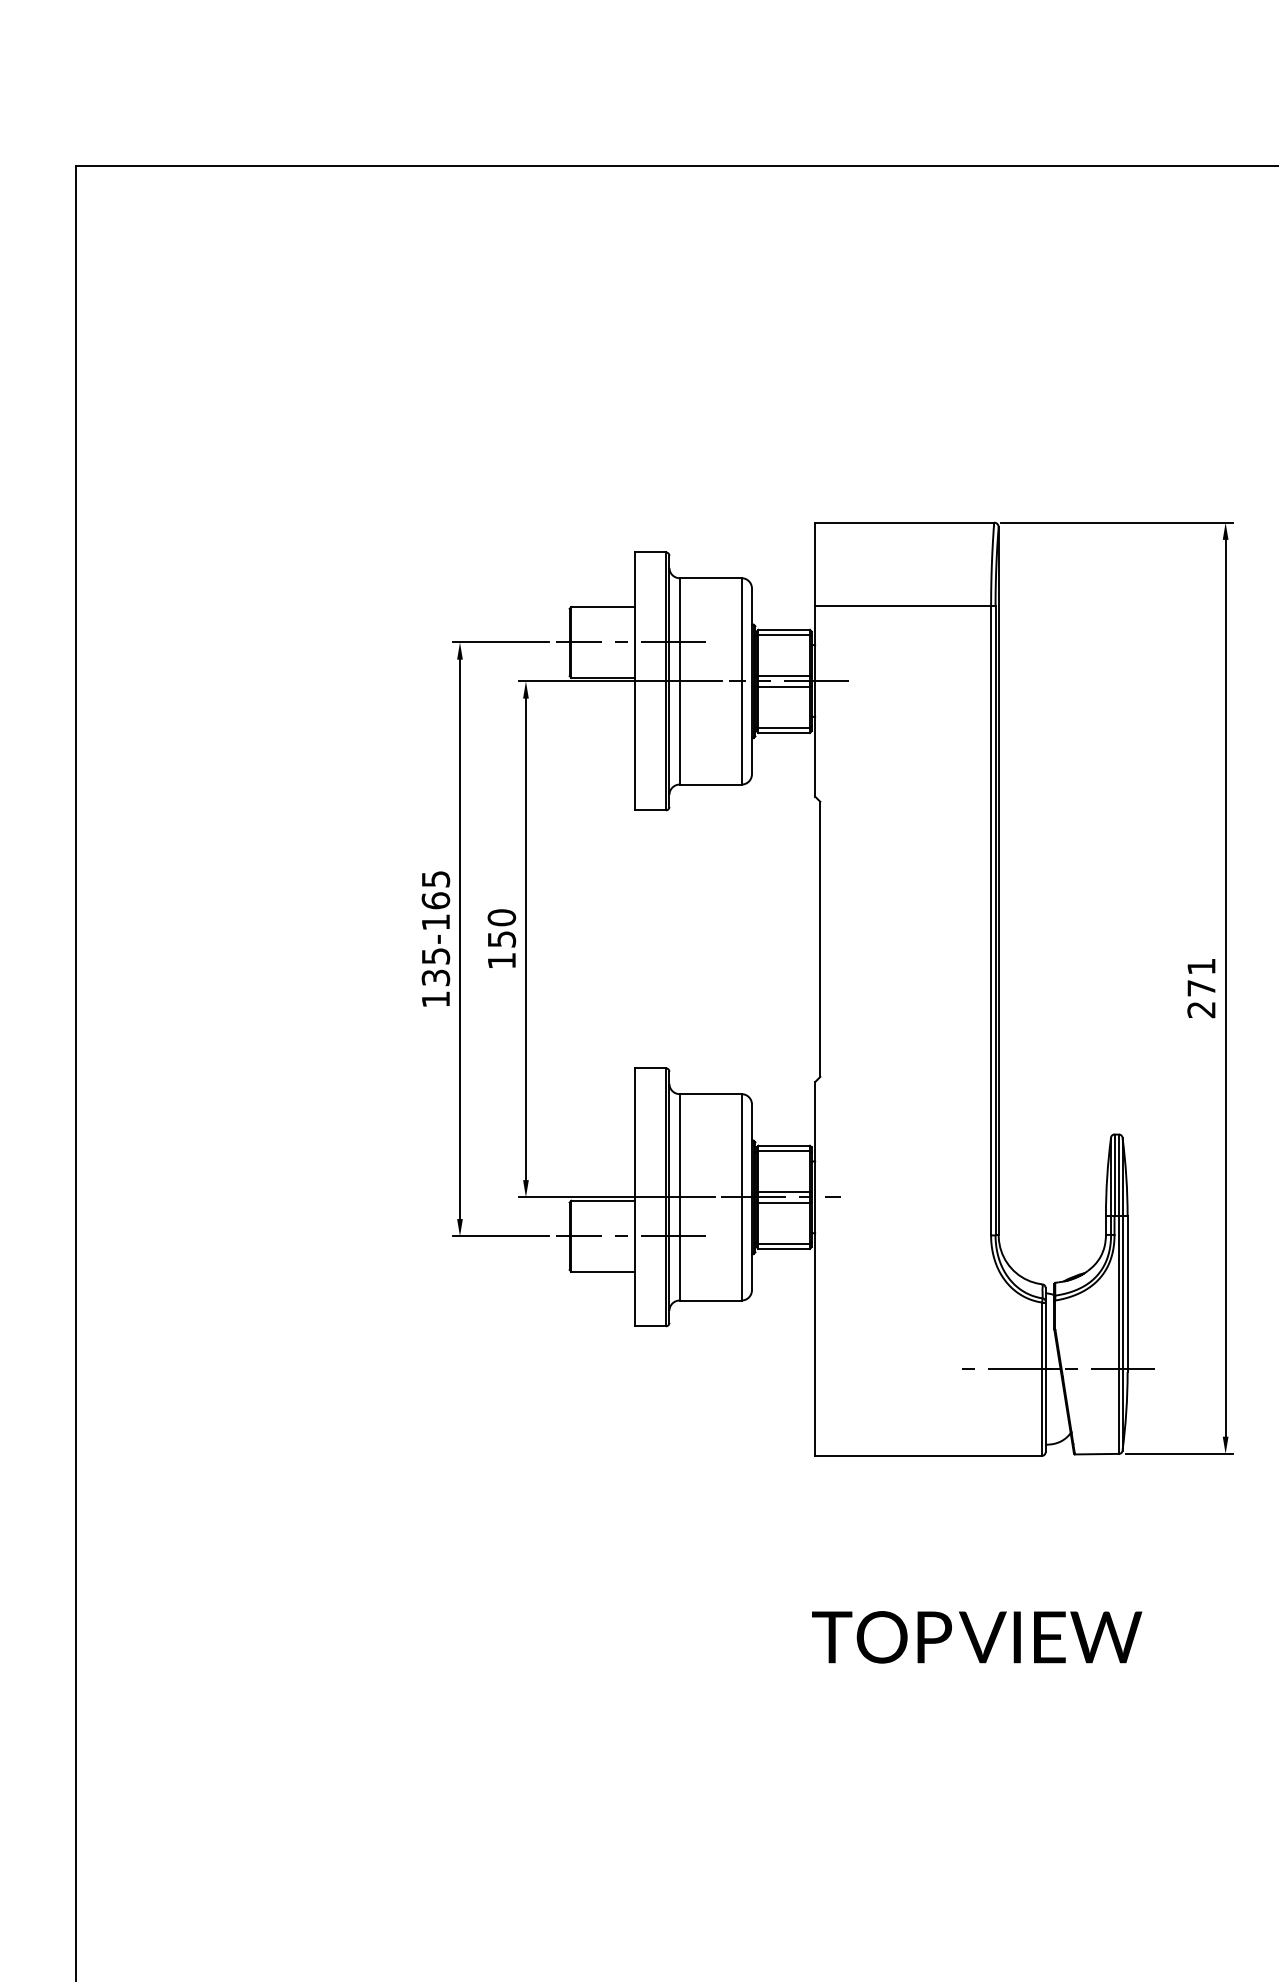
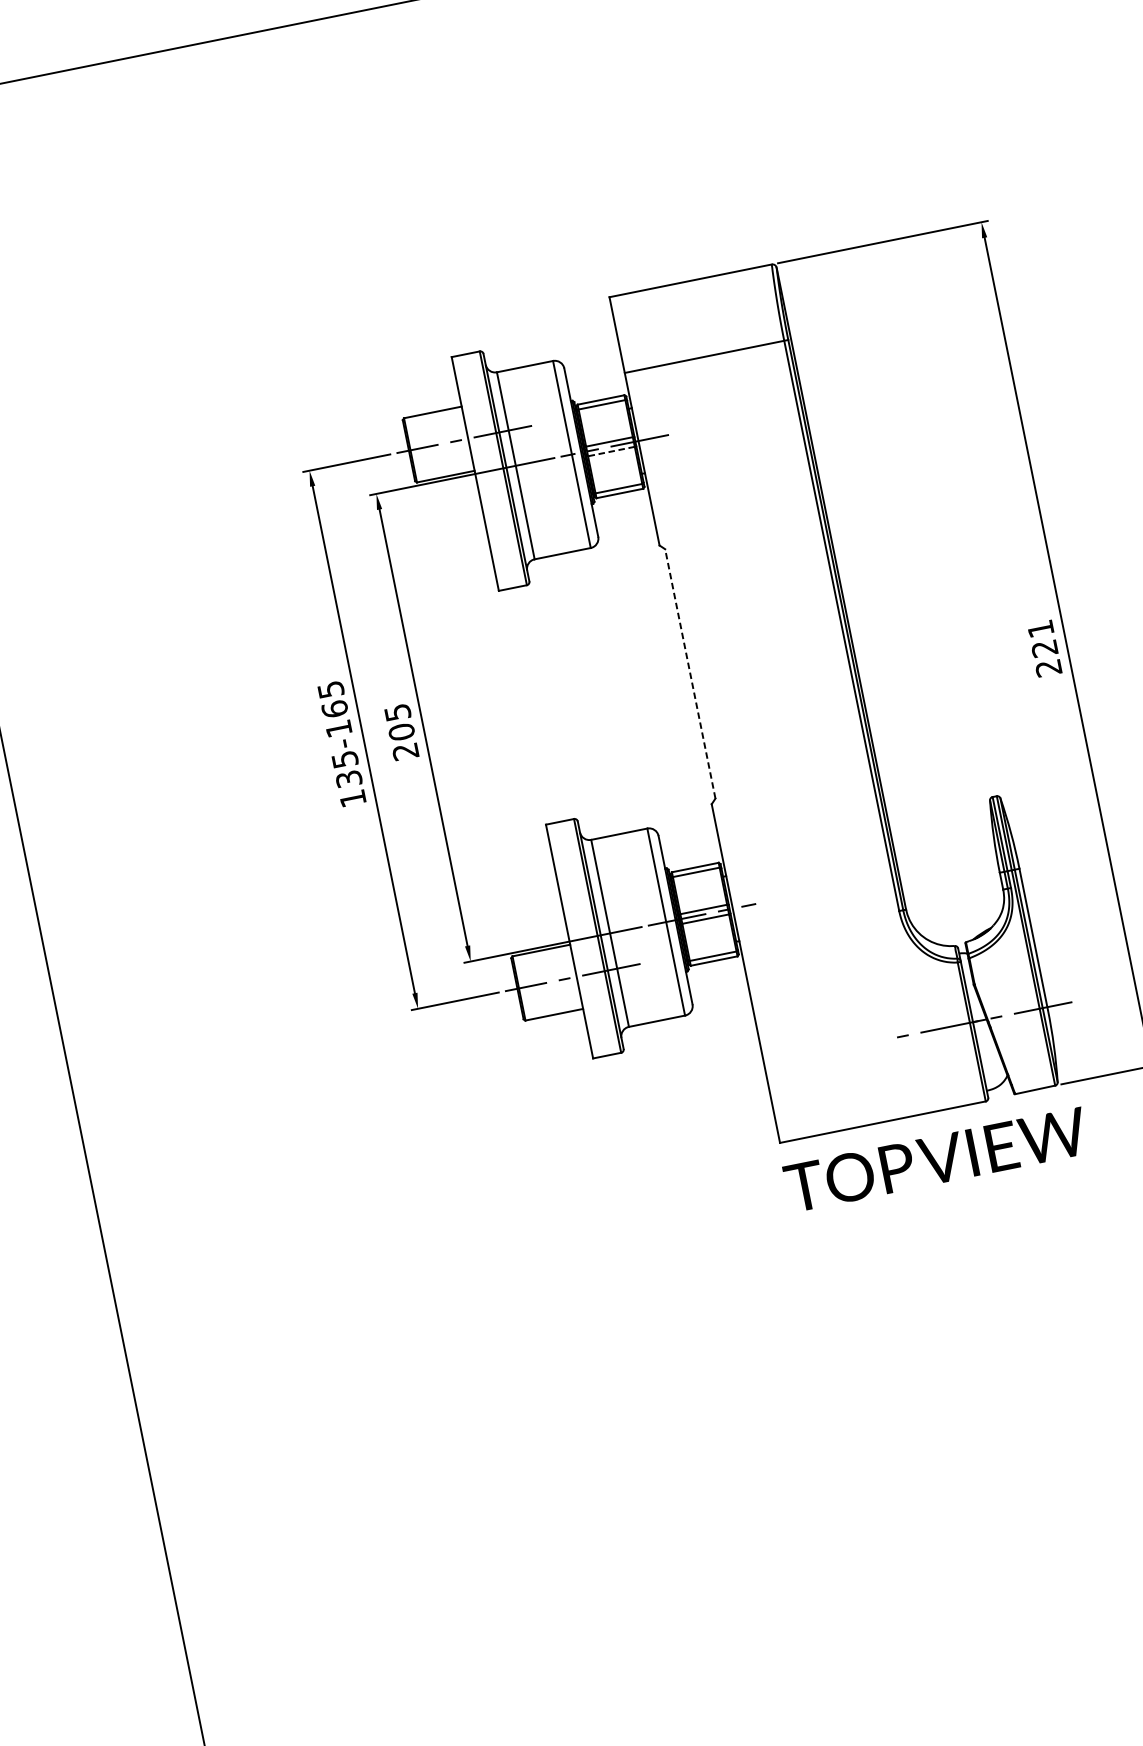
line: (784, 686) -> (611, 451), solid -> dashed
text: (501, 939) -> (401, 732), 150 -> 205
line: (820, 939) -> (690, 674), solid -> dashed
text: (1201, 988) -> (1044, 648), 271 -> 221
text: (977, 1637) -> (936, 1160), moved

